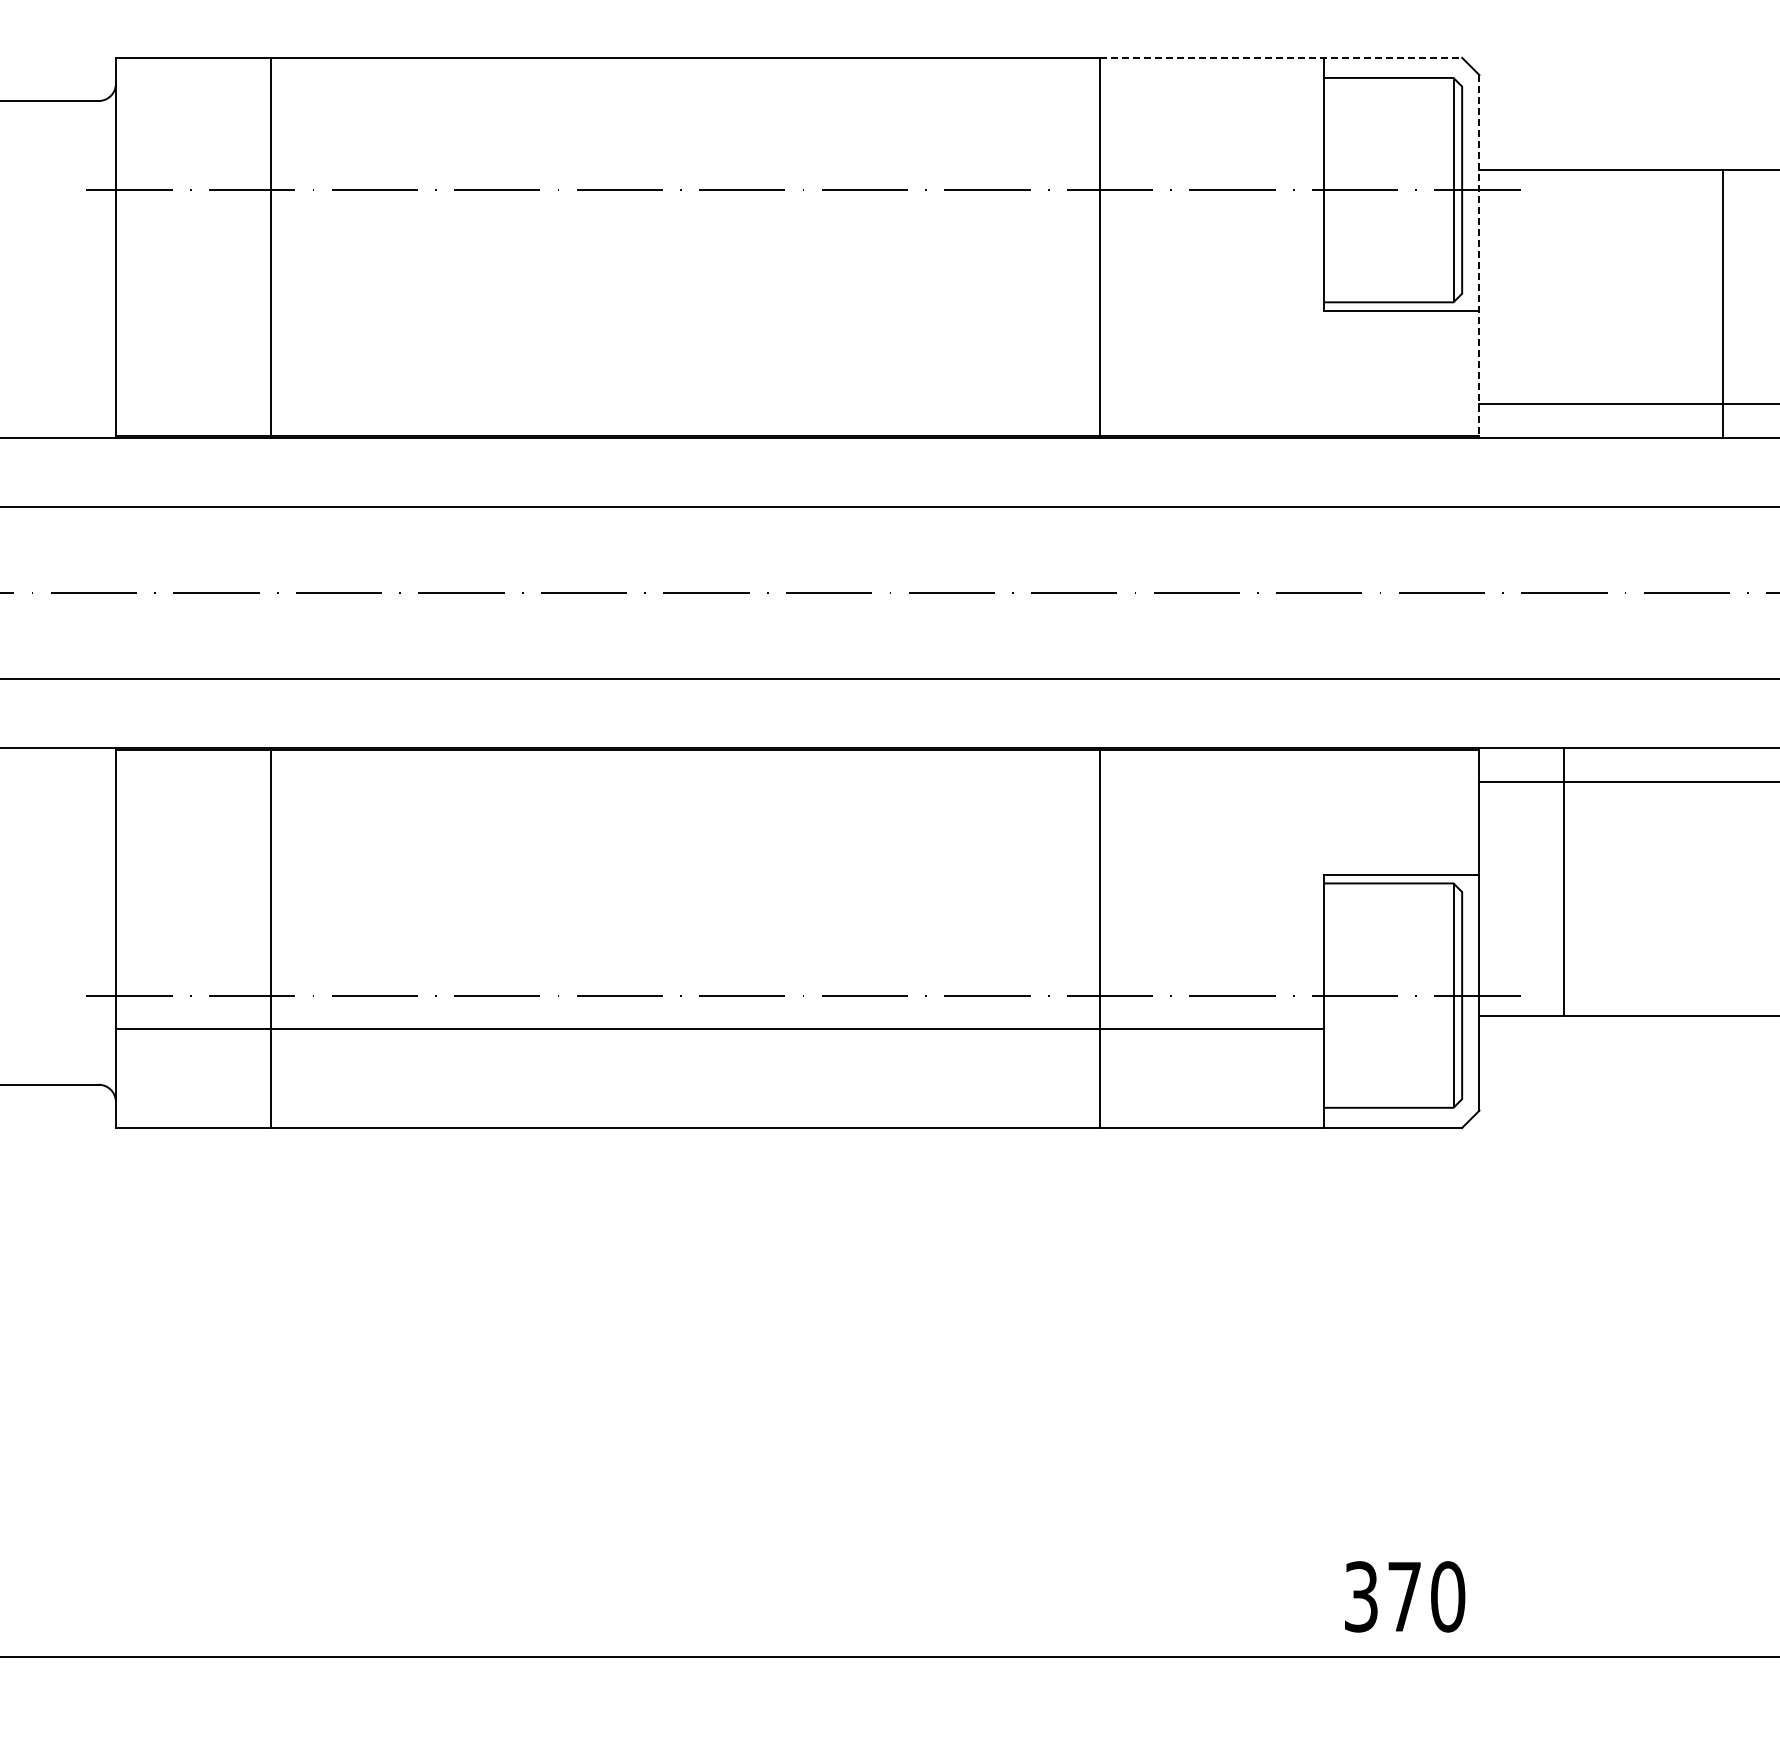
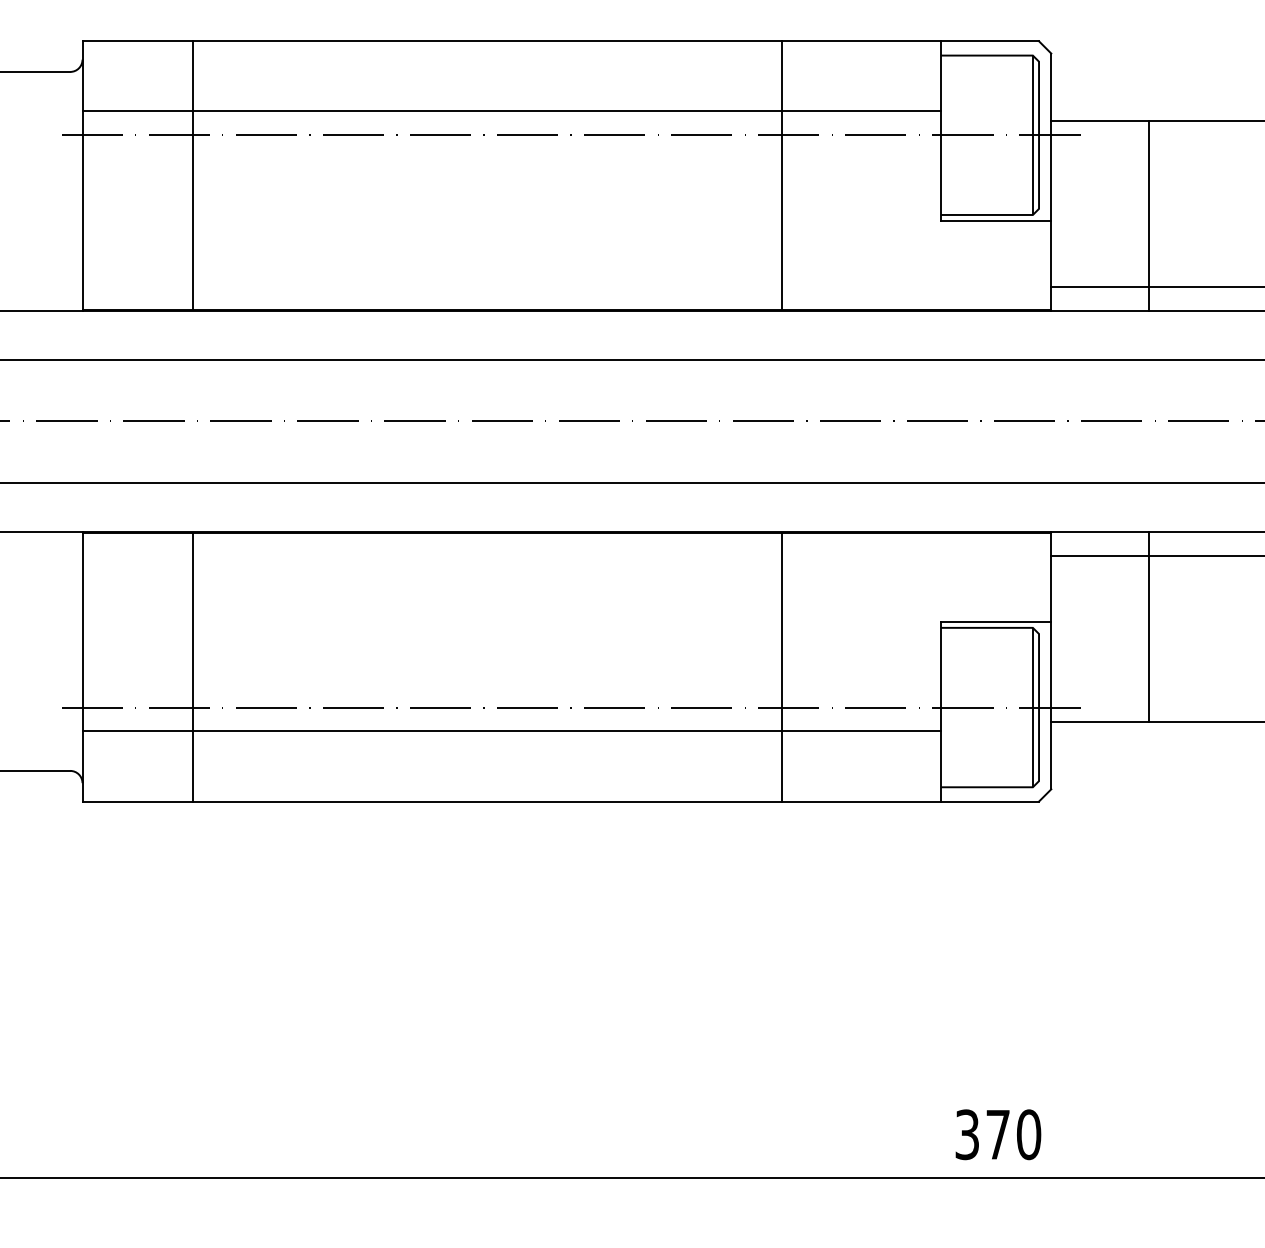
line: (1281, 57) -> (910, 41), dashed -> solid
line: (719, 156) -> (511, 111), added
line: (1479, 256) -> (1051, 182), dashed -> solid
line: (1722, 303) -> (1149, 215), moved
line: (1563, 881) -> (1149, 626), moved

